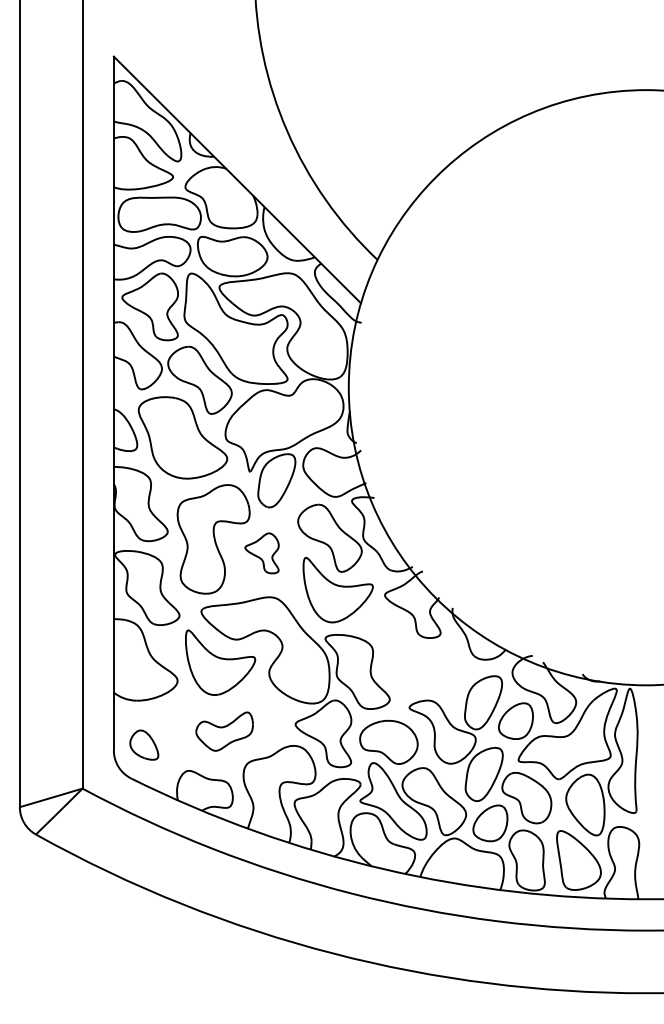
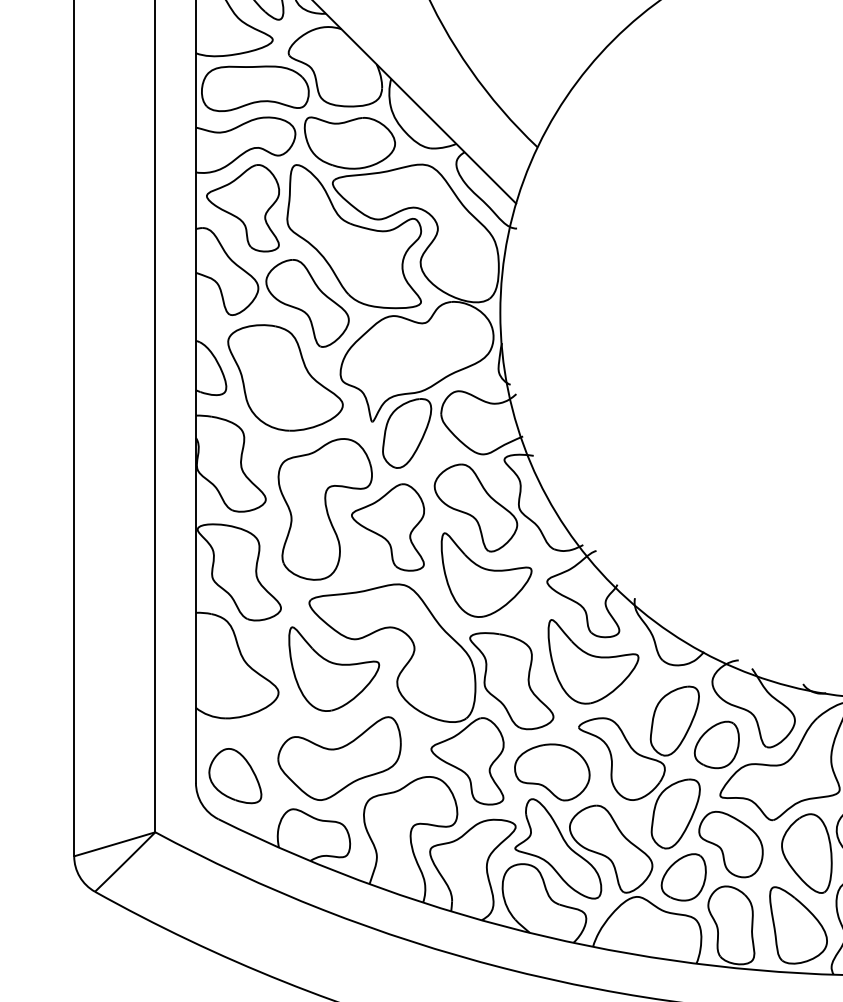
part: (261, 553) -> (387, 527), size x1.67
part: (420, 656) -> (593, 661), added
part: (224, 731) -> (339, 758), size x1.67
part: (144, 744) -> (235, 775), size x1.43

